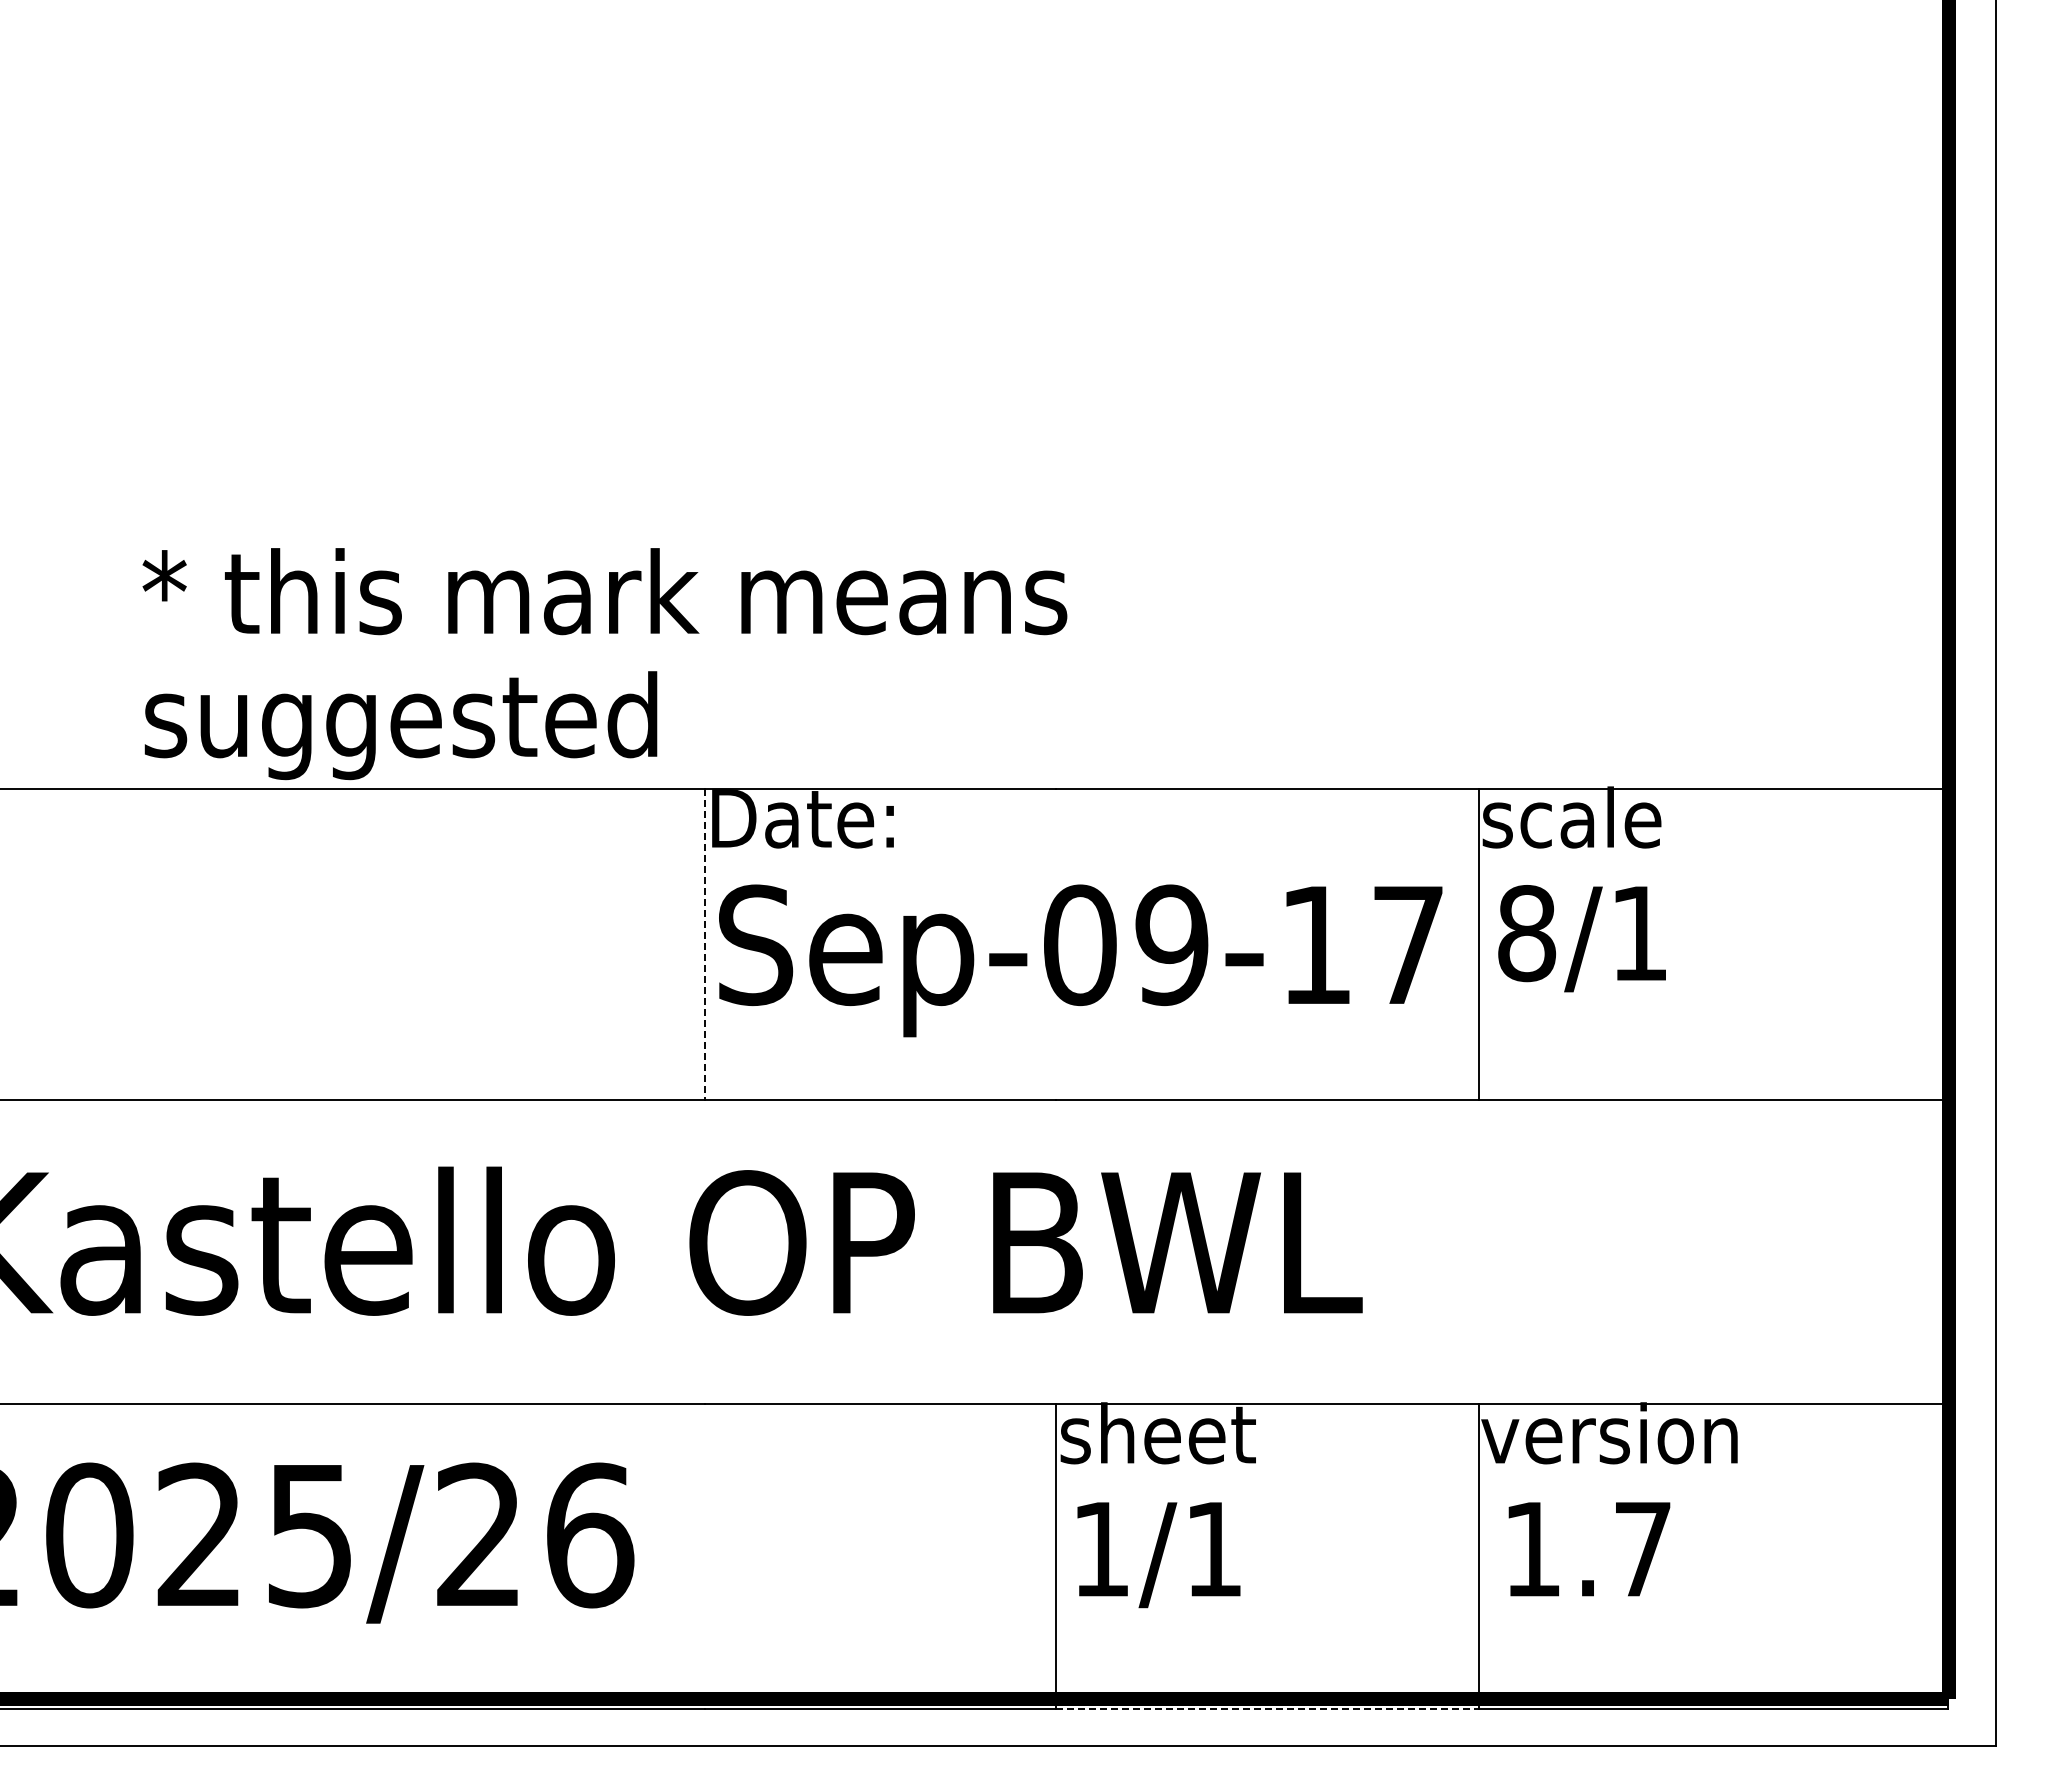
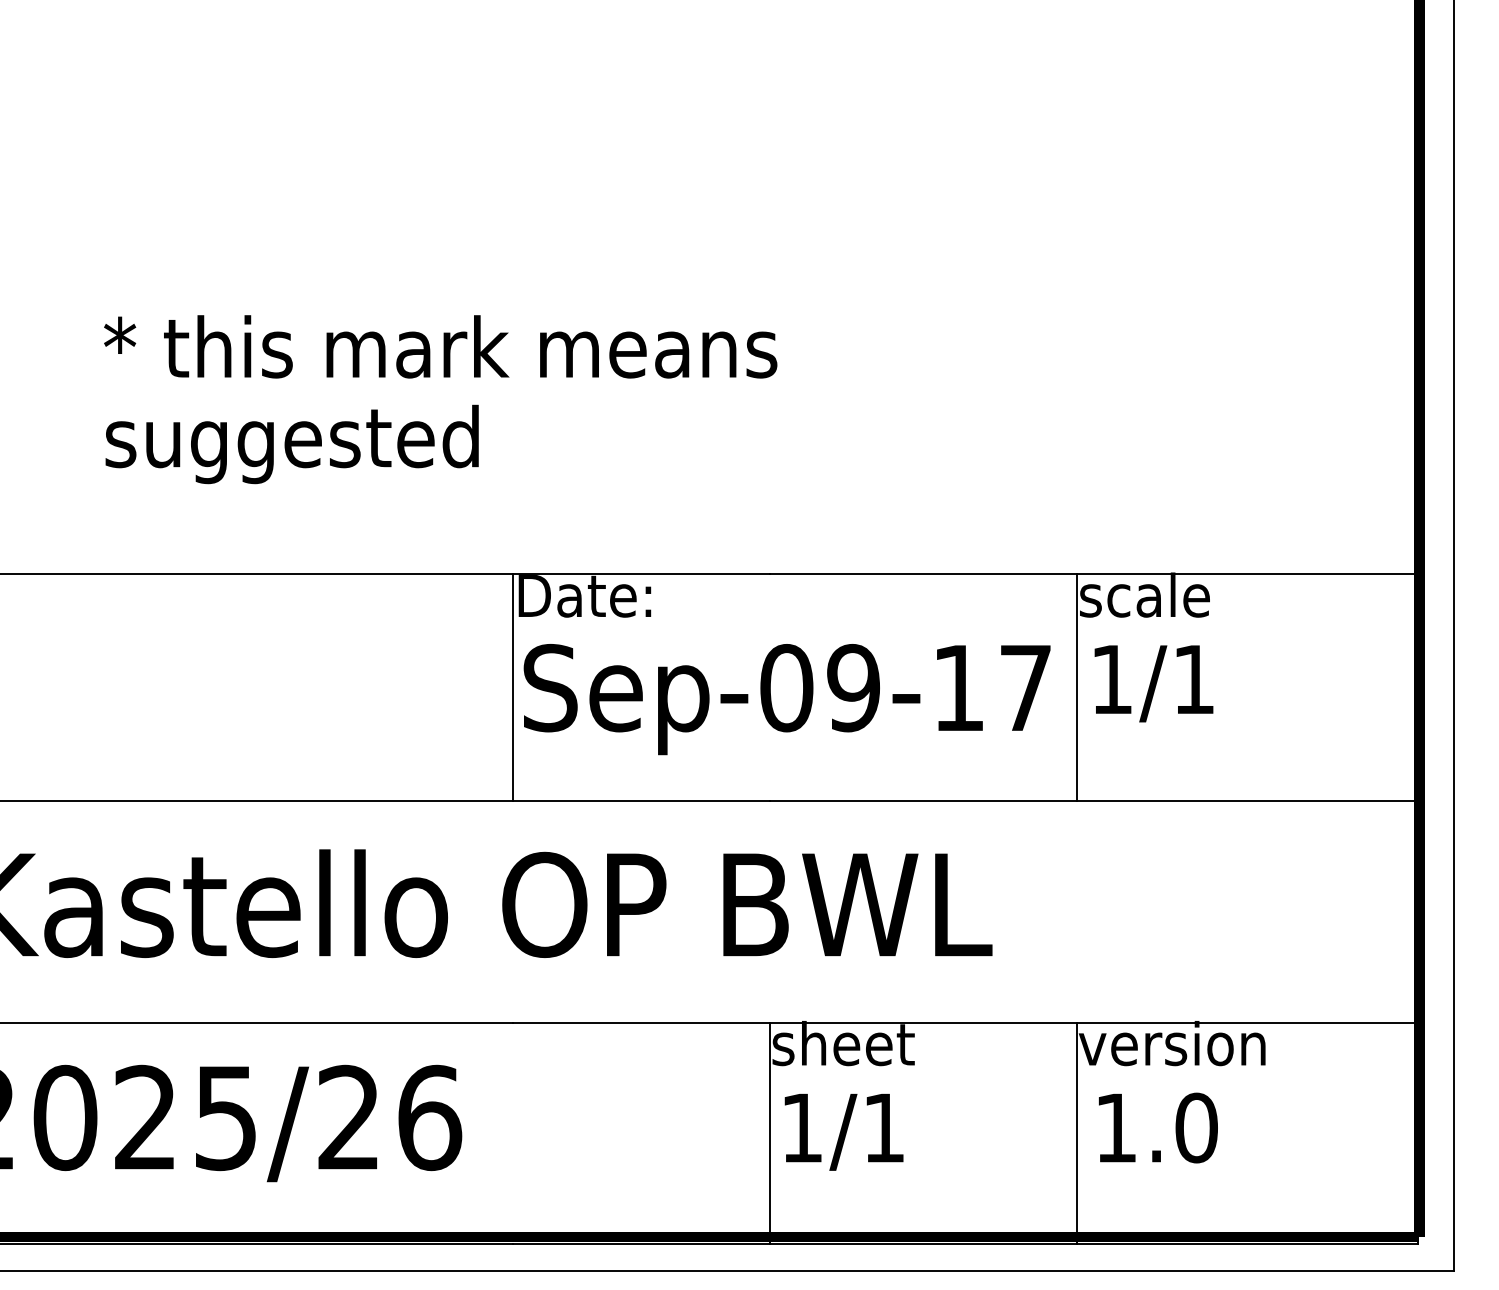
text: (604, 664) -> (440, 399), moved
text: (1527, 933) -> (1112, 679), 8/1 -> 1/1
line: (704, 944) -> (513, 687), dashed -> solid
text: (1643, 1548) -> (1196, 1127), 1.7 -> 1.0
line: (1268, 1709) -> (923, 1244), dashed -> solid

